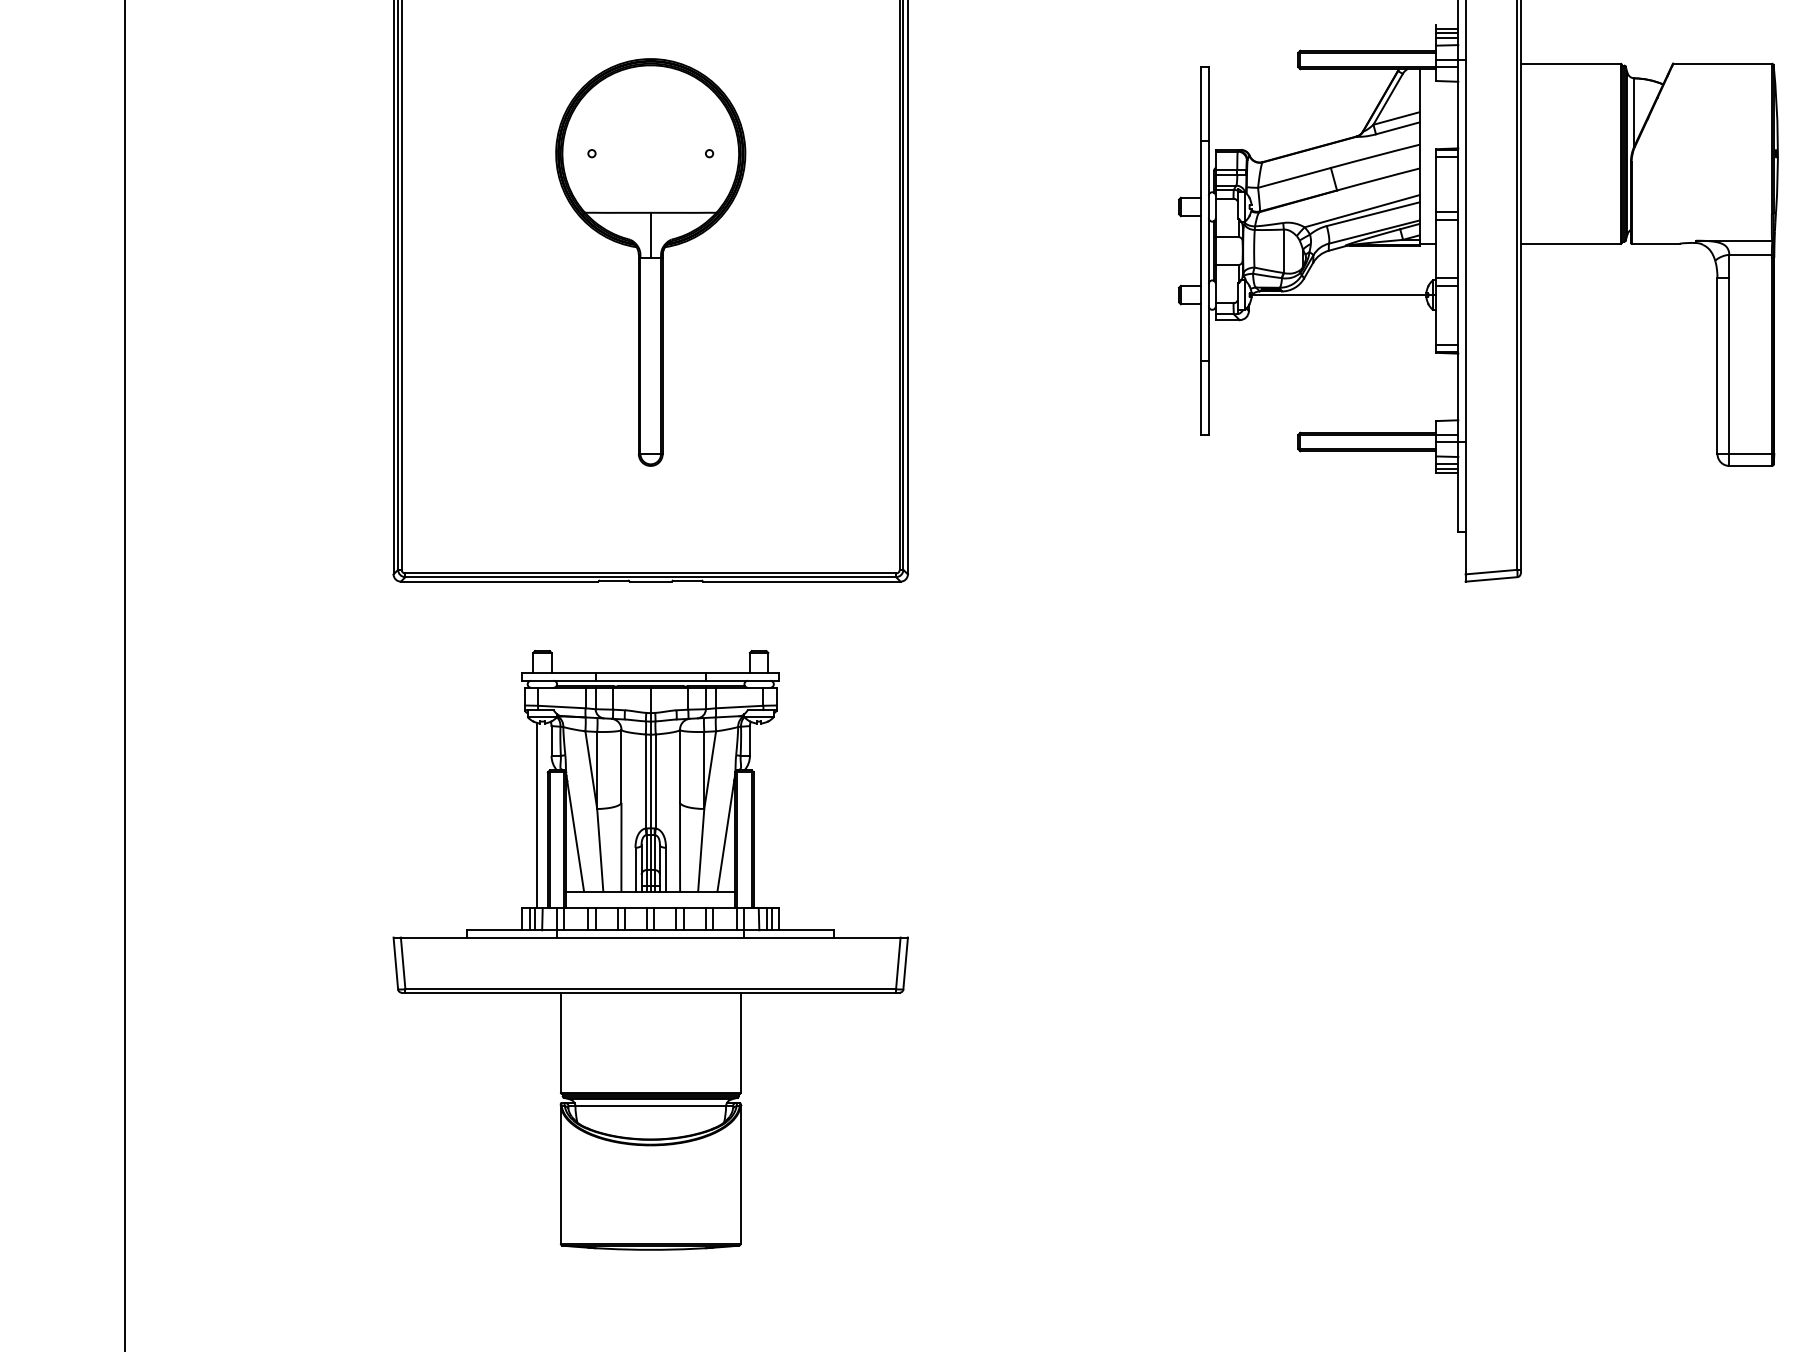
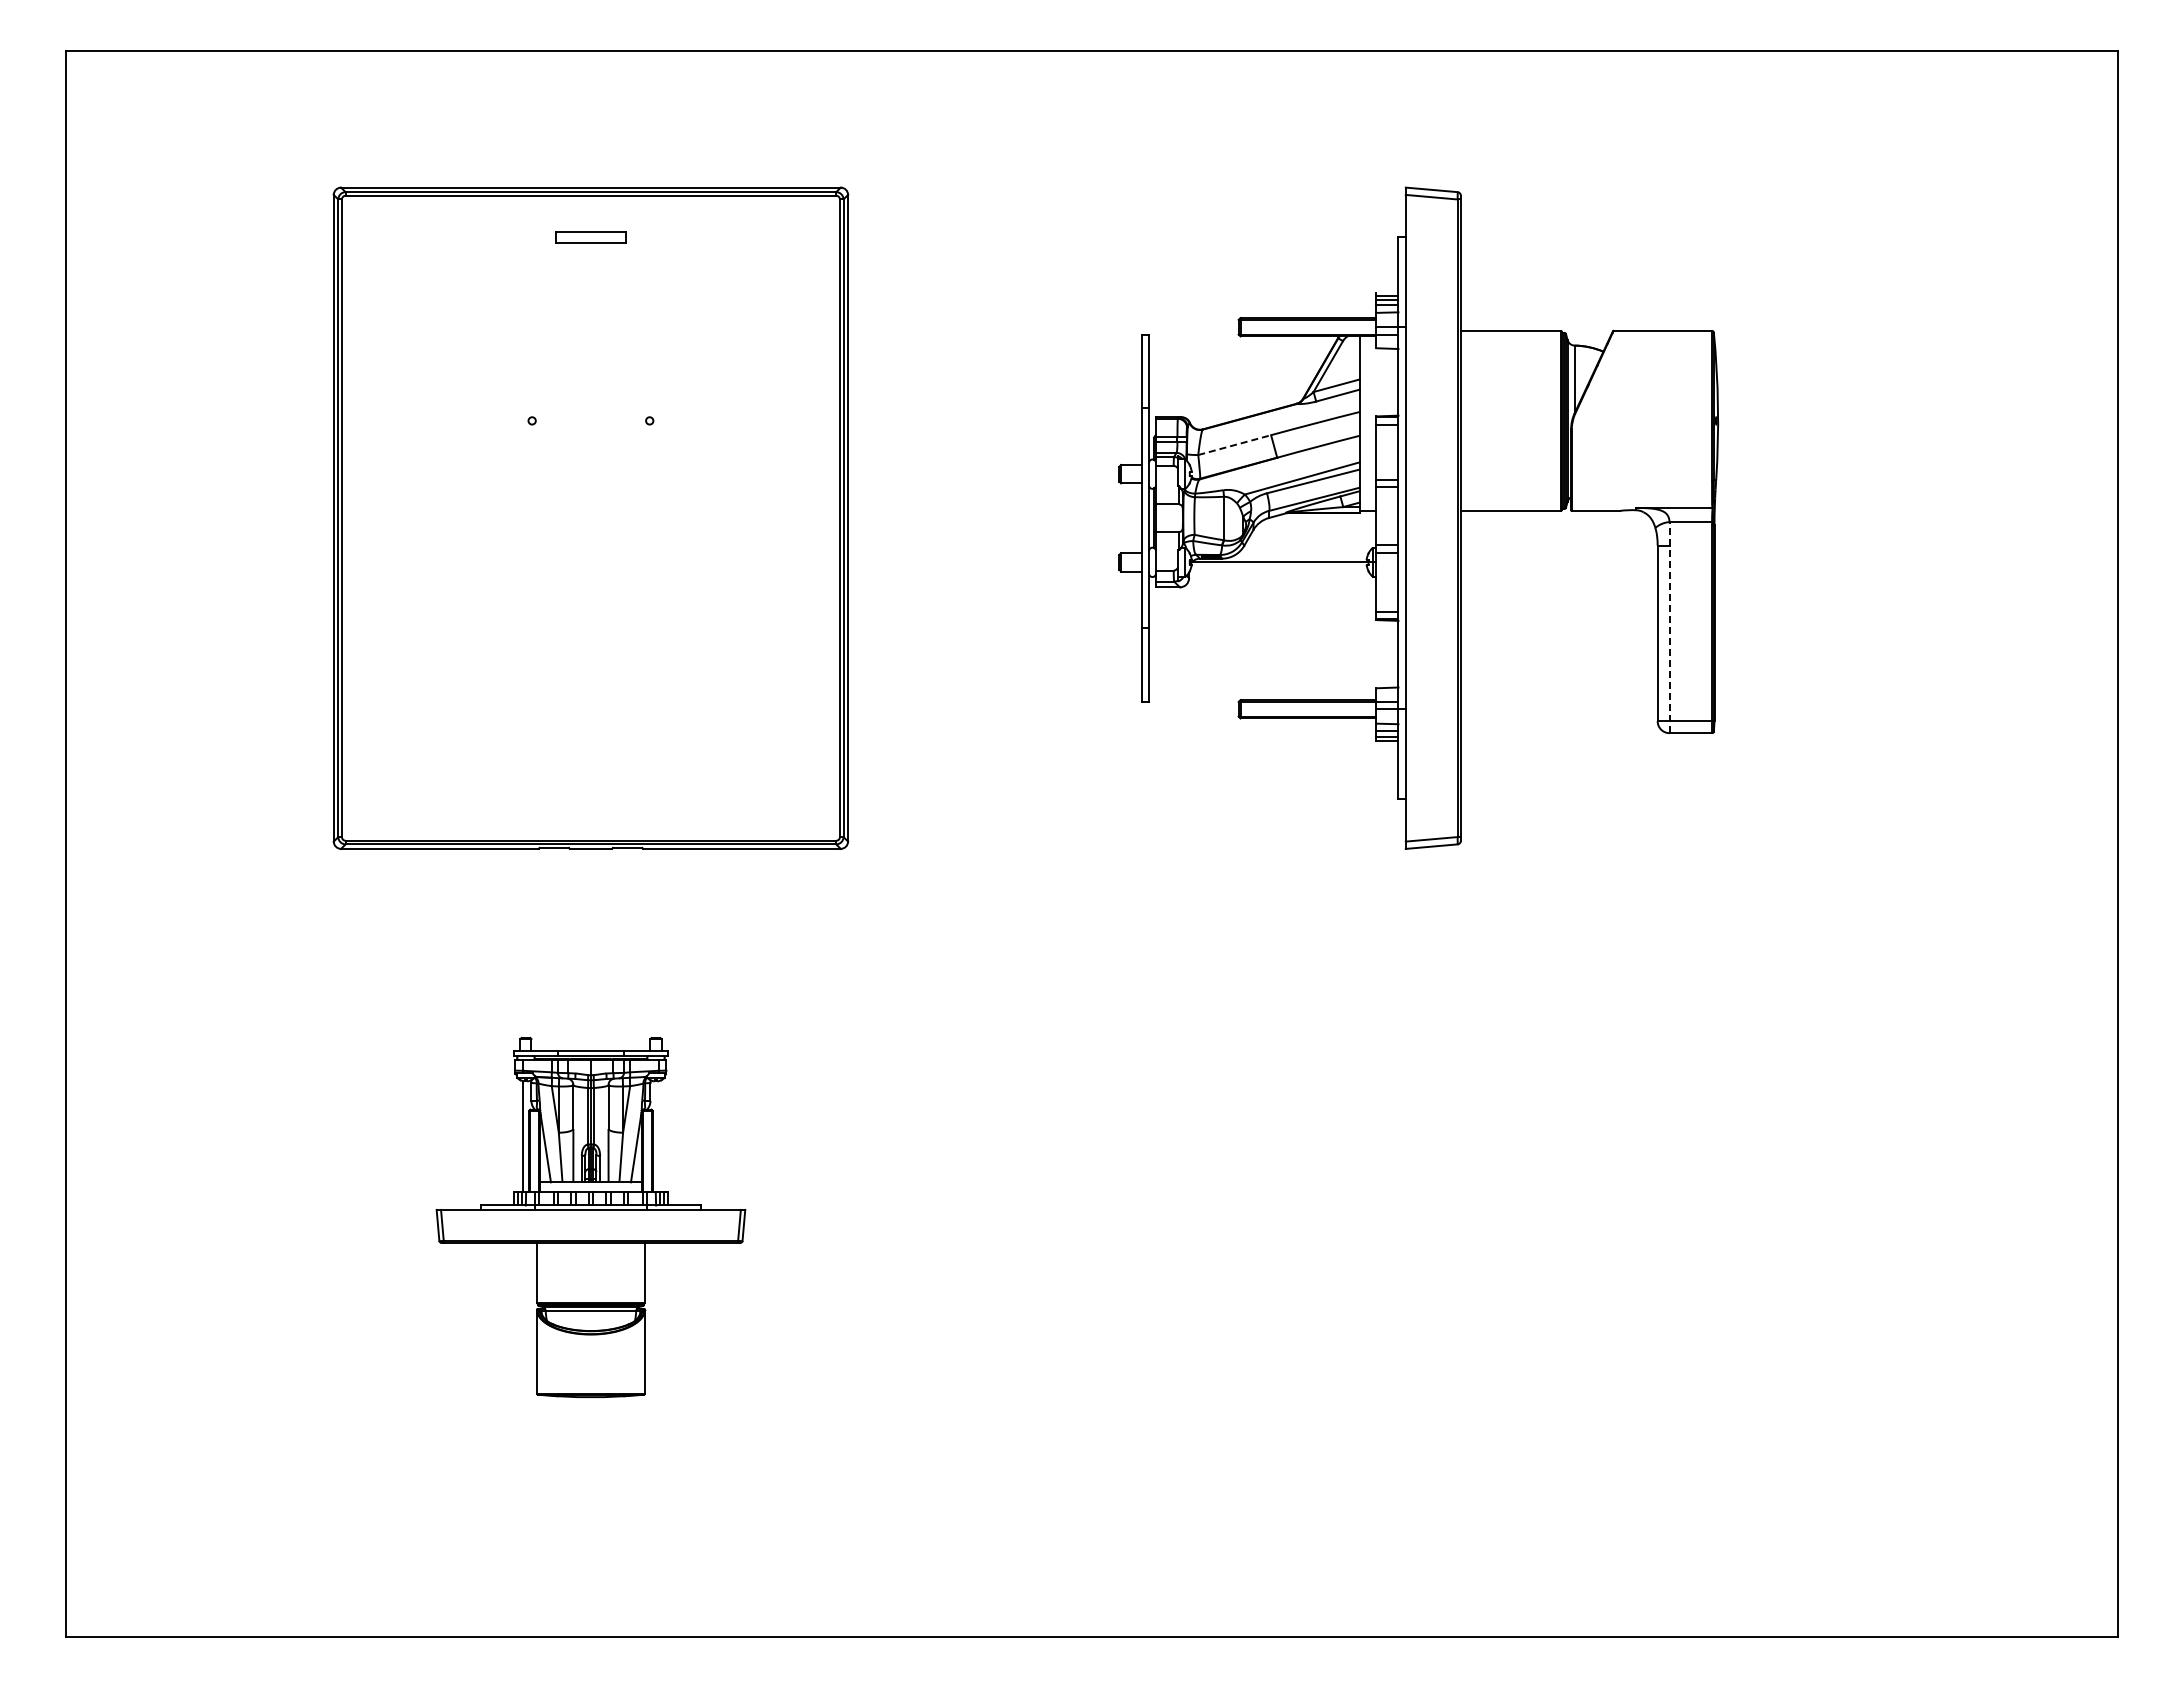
line: (1294, 178) -> (1234, 445), solid -> dashed
part: (650, 262) -> (590, 529), removed
line: (1729, 360) -> (1669, 627), solid -> dashed
part: (650, 950) -> (590, 1217), size x0.6

